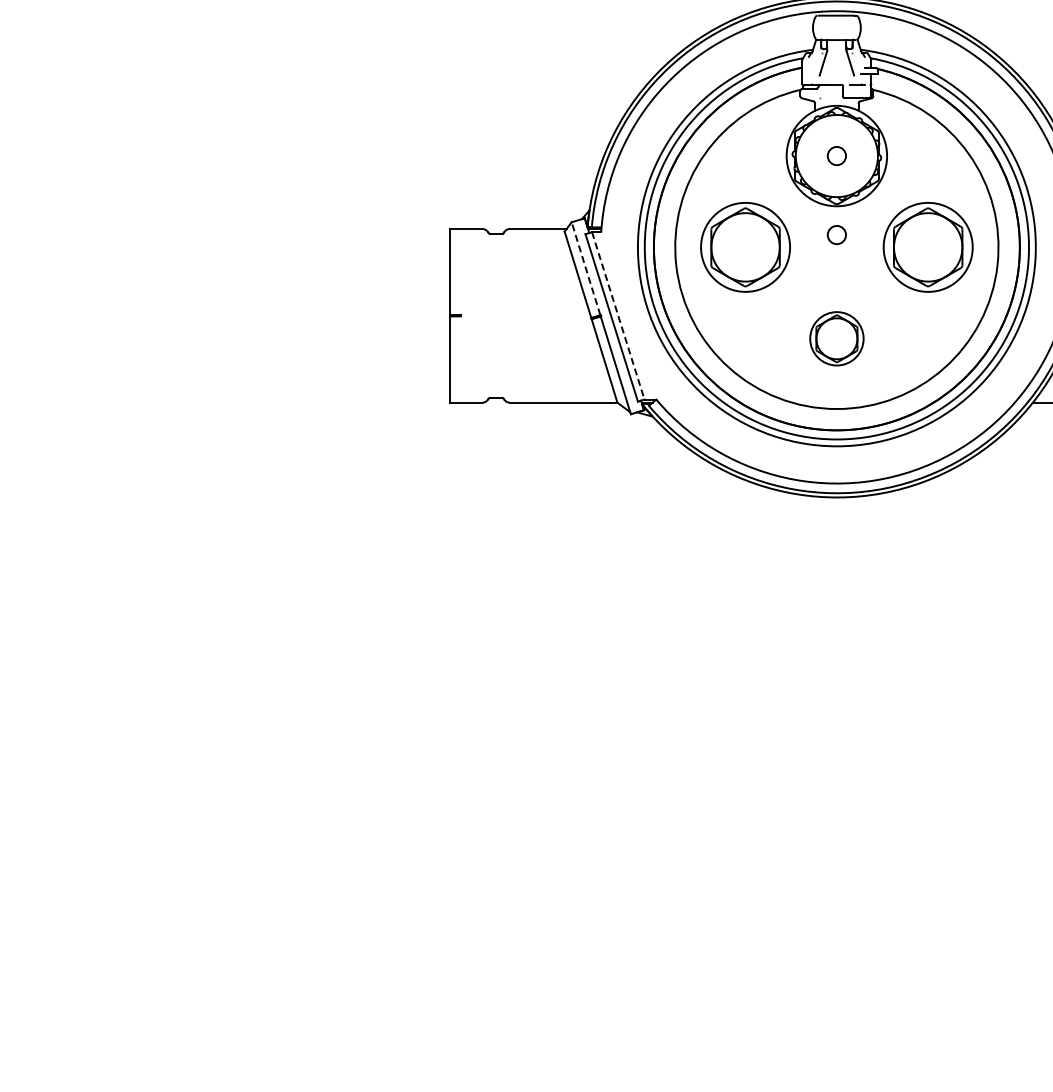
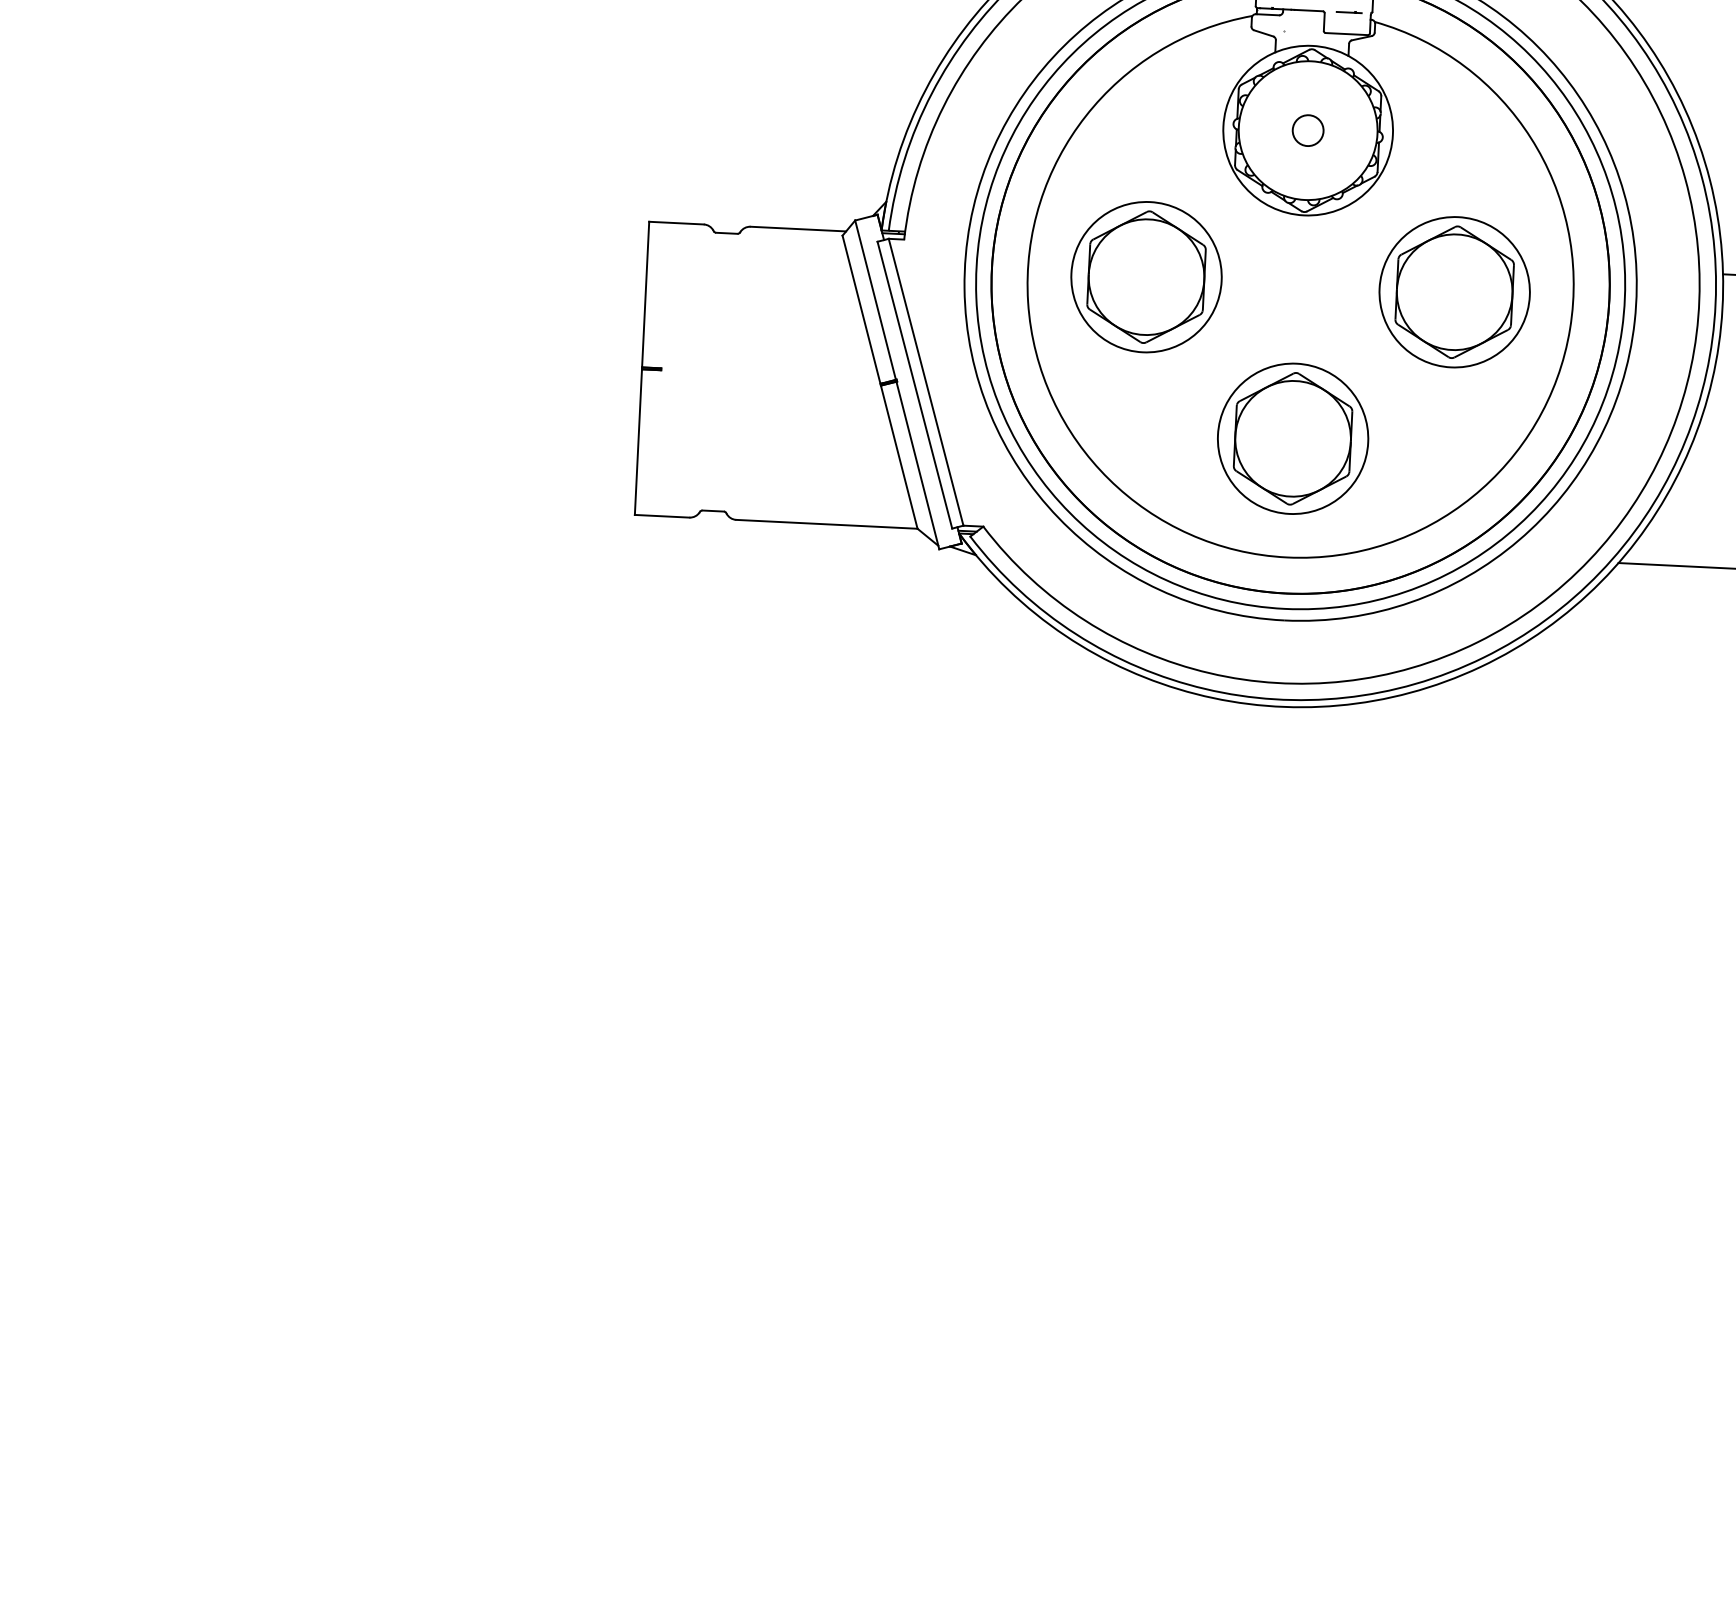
circle: (836, 235) -> (1300, 264), removed
line: (586, 268) -> (876, 299), dashed -> solid
line: (618, 315) -> (926, 381), dashed -> solid
part: (836, 338) -> (1292, 438), size x1.67

